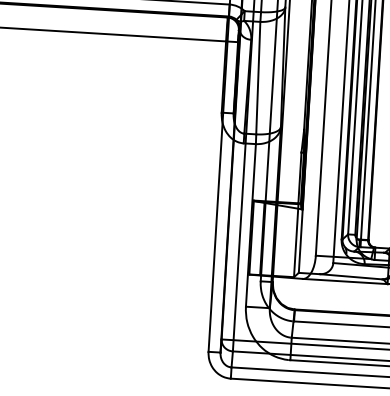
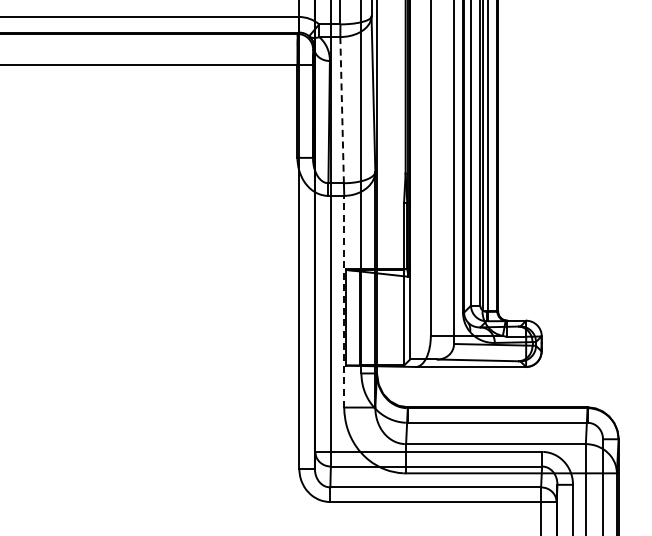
line: (258, 78) -> (342, 110), solid -> dashed
line: (251, 225) -> (344, 301), solid -> dashed

